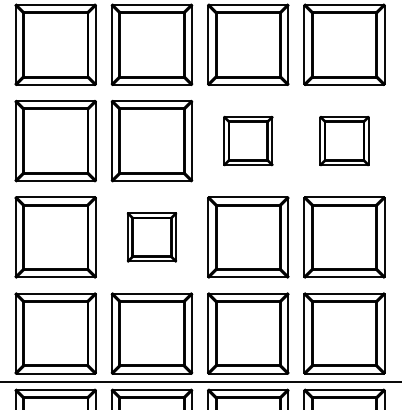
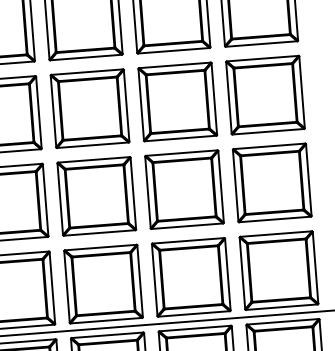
part: (248, 140) -> (177, 101), size x1.67
part: (344, 140) -> (265, 94), size x1.67
part: (151, 237) -> (96, 196), size x1.67

